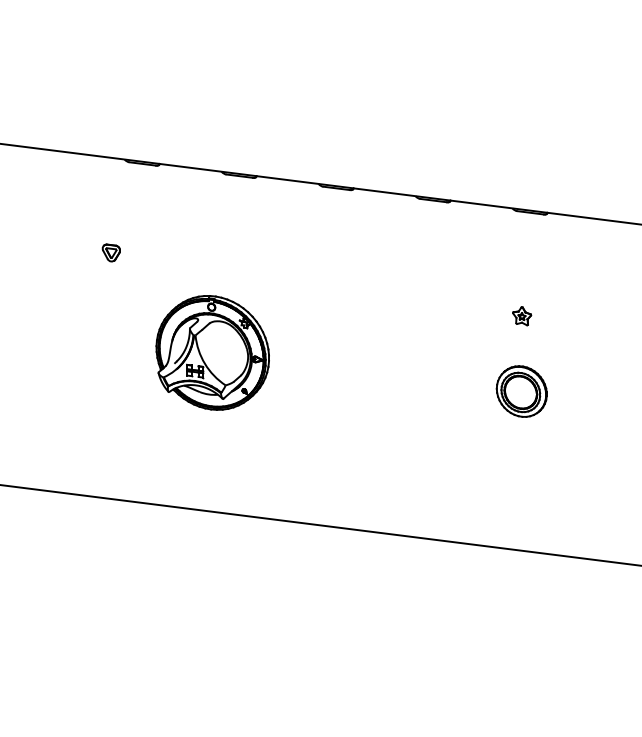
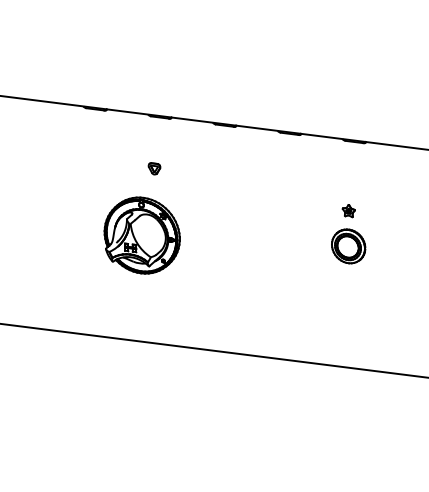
part: (111, 252) -> (154, 168), moved
part: (521, 391) -> (348, 246), moved

